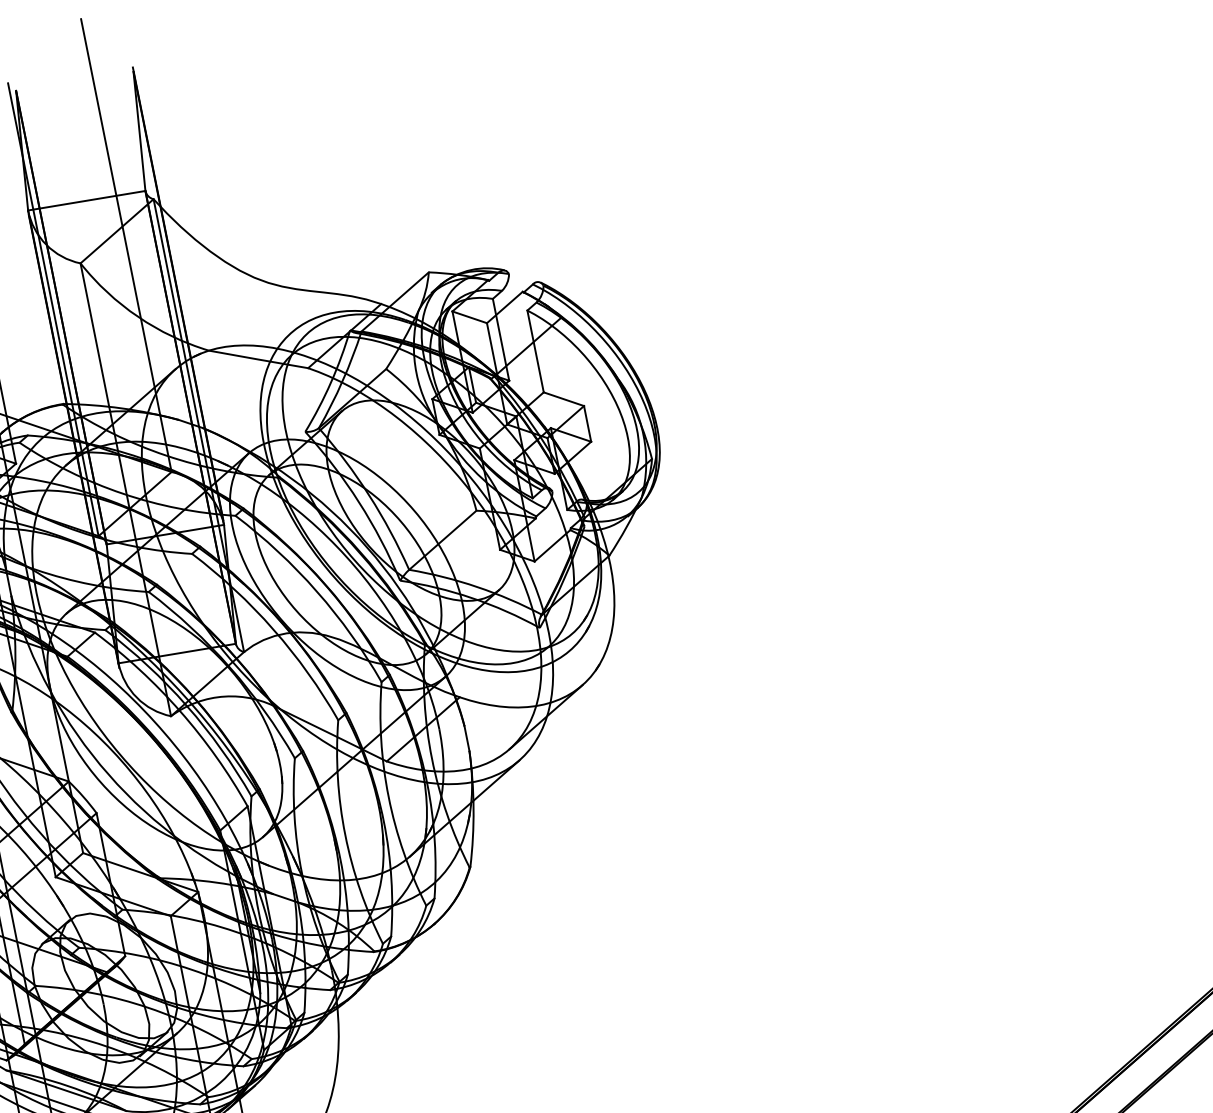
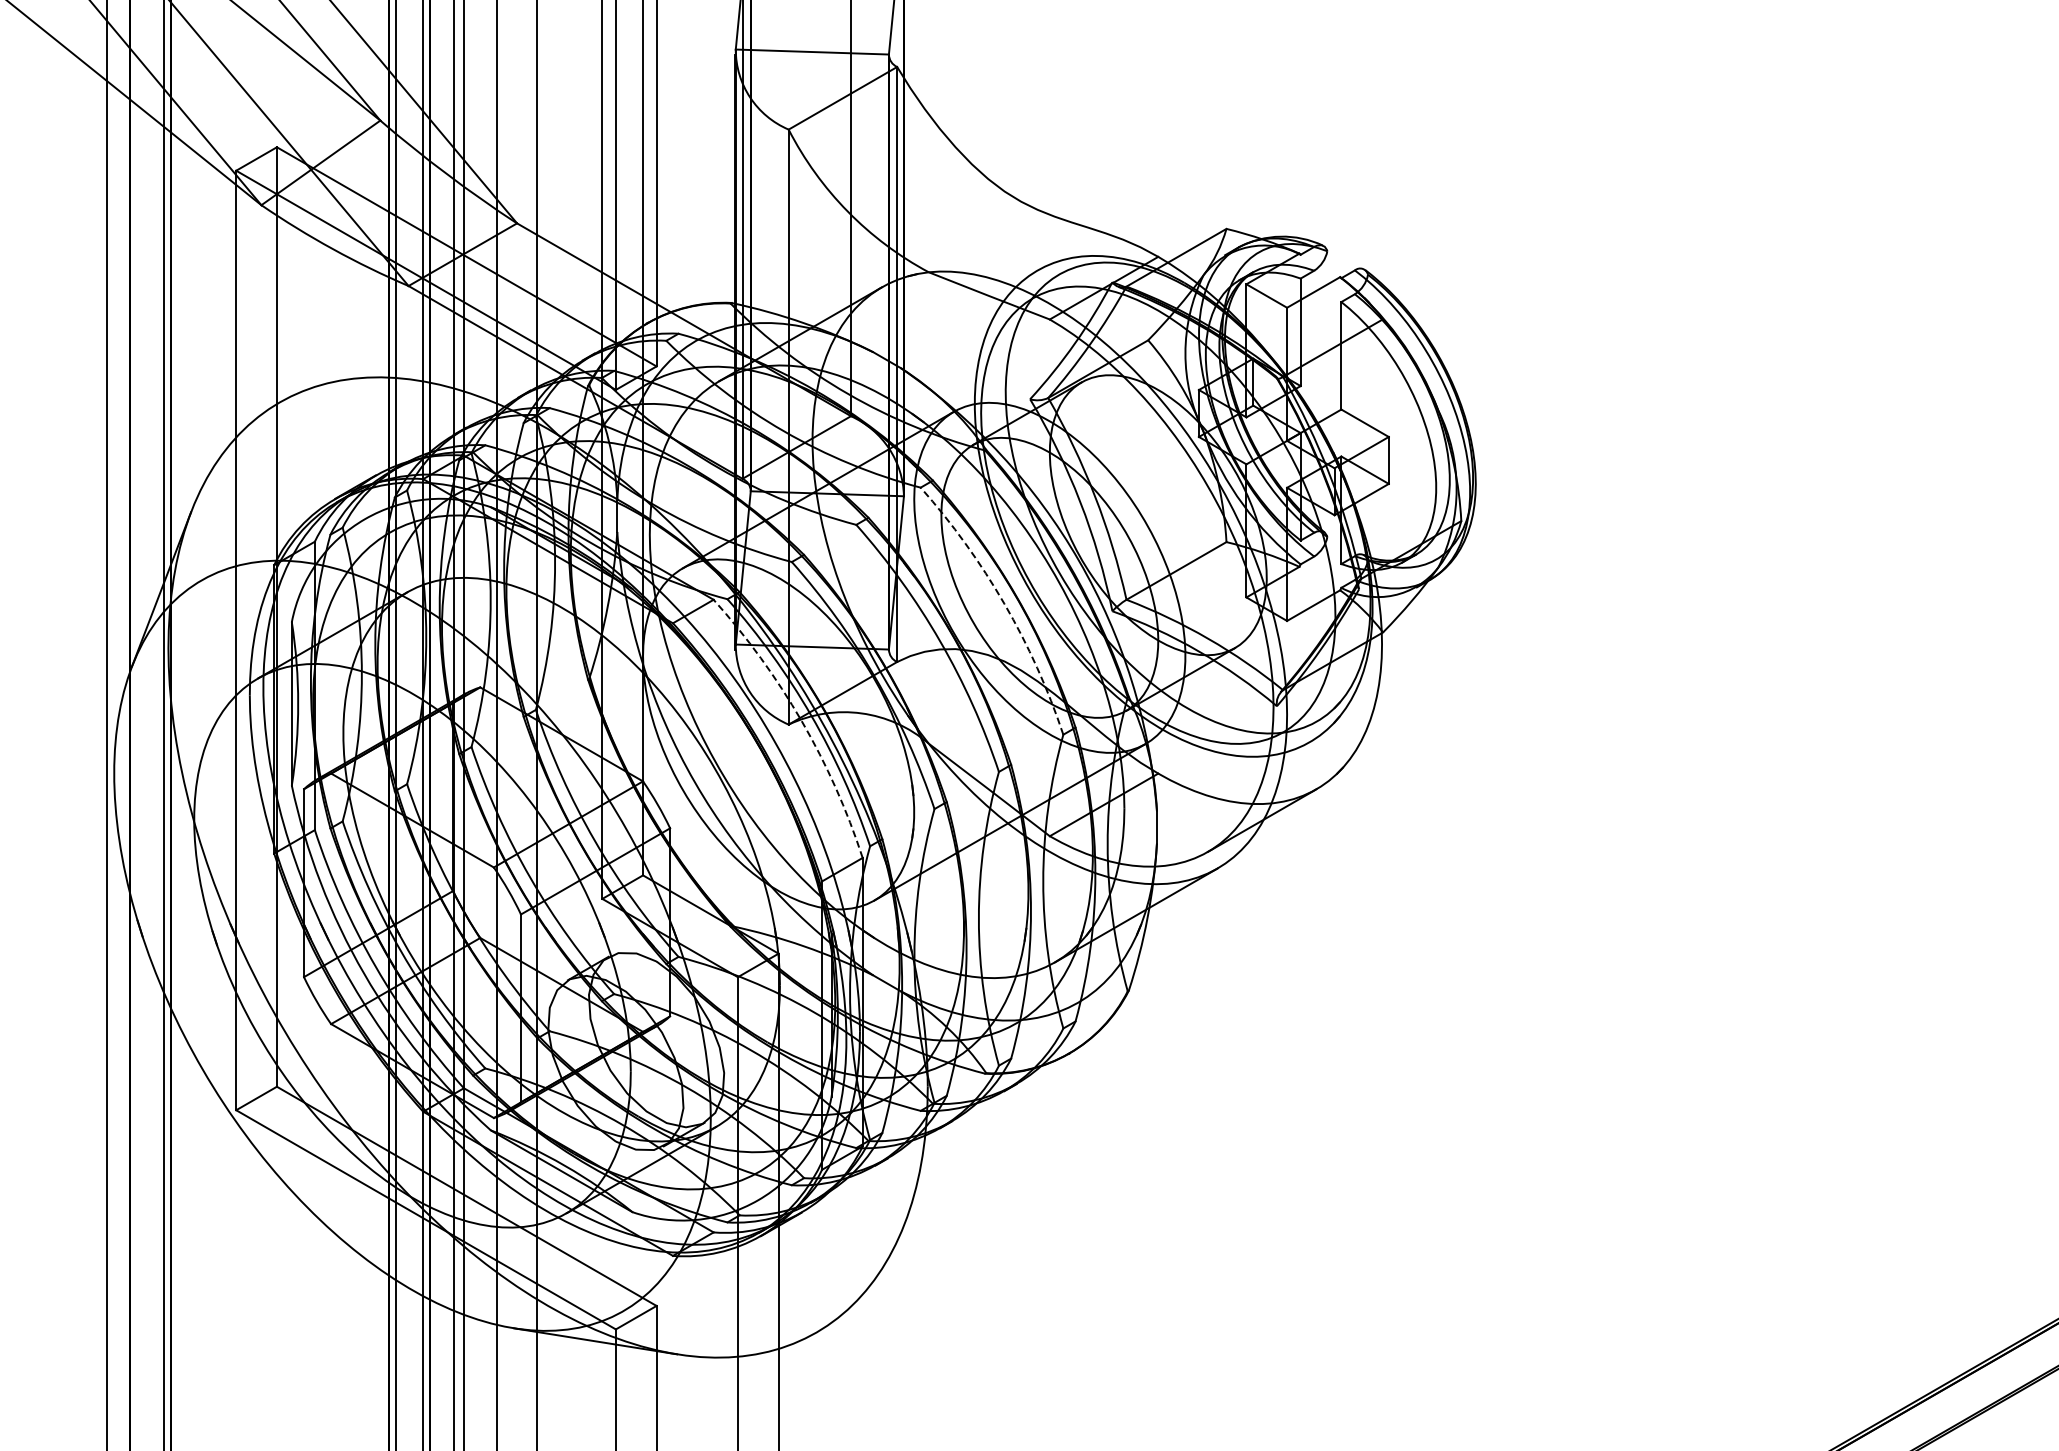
arc: (316, 591) -> (1004, 603), solid -> dashed
arc: (180, 711) -> (801, 721), solid -> dashed

